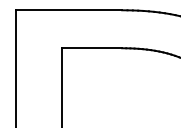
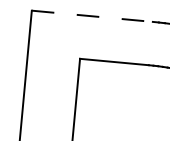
line: (69, 10) -> (92, 16), solid -> dashed

